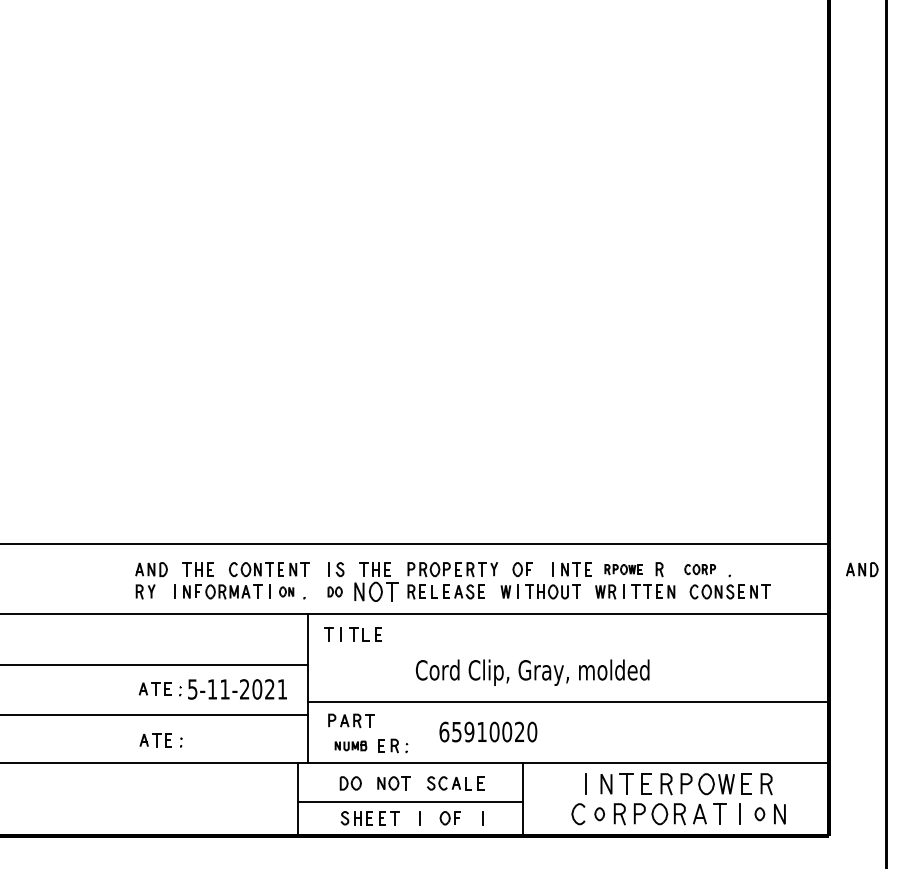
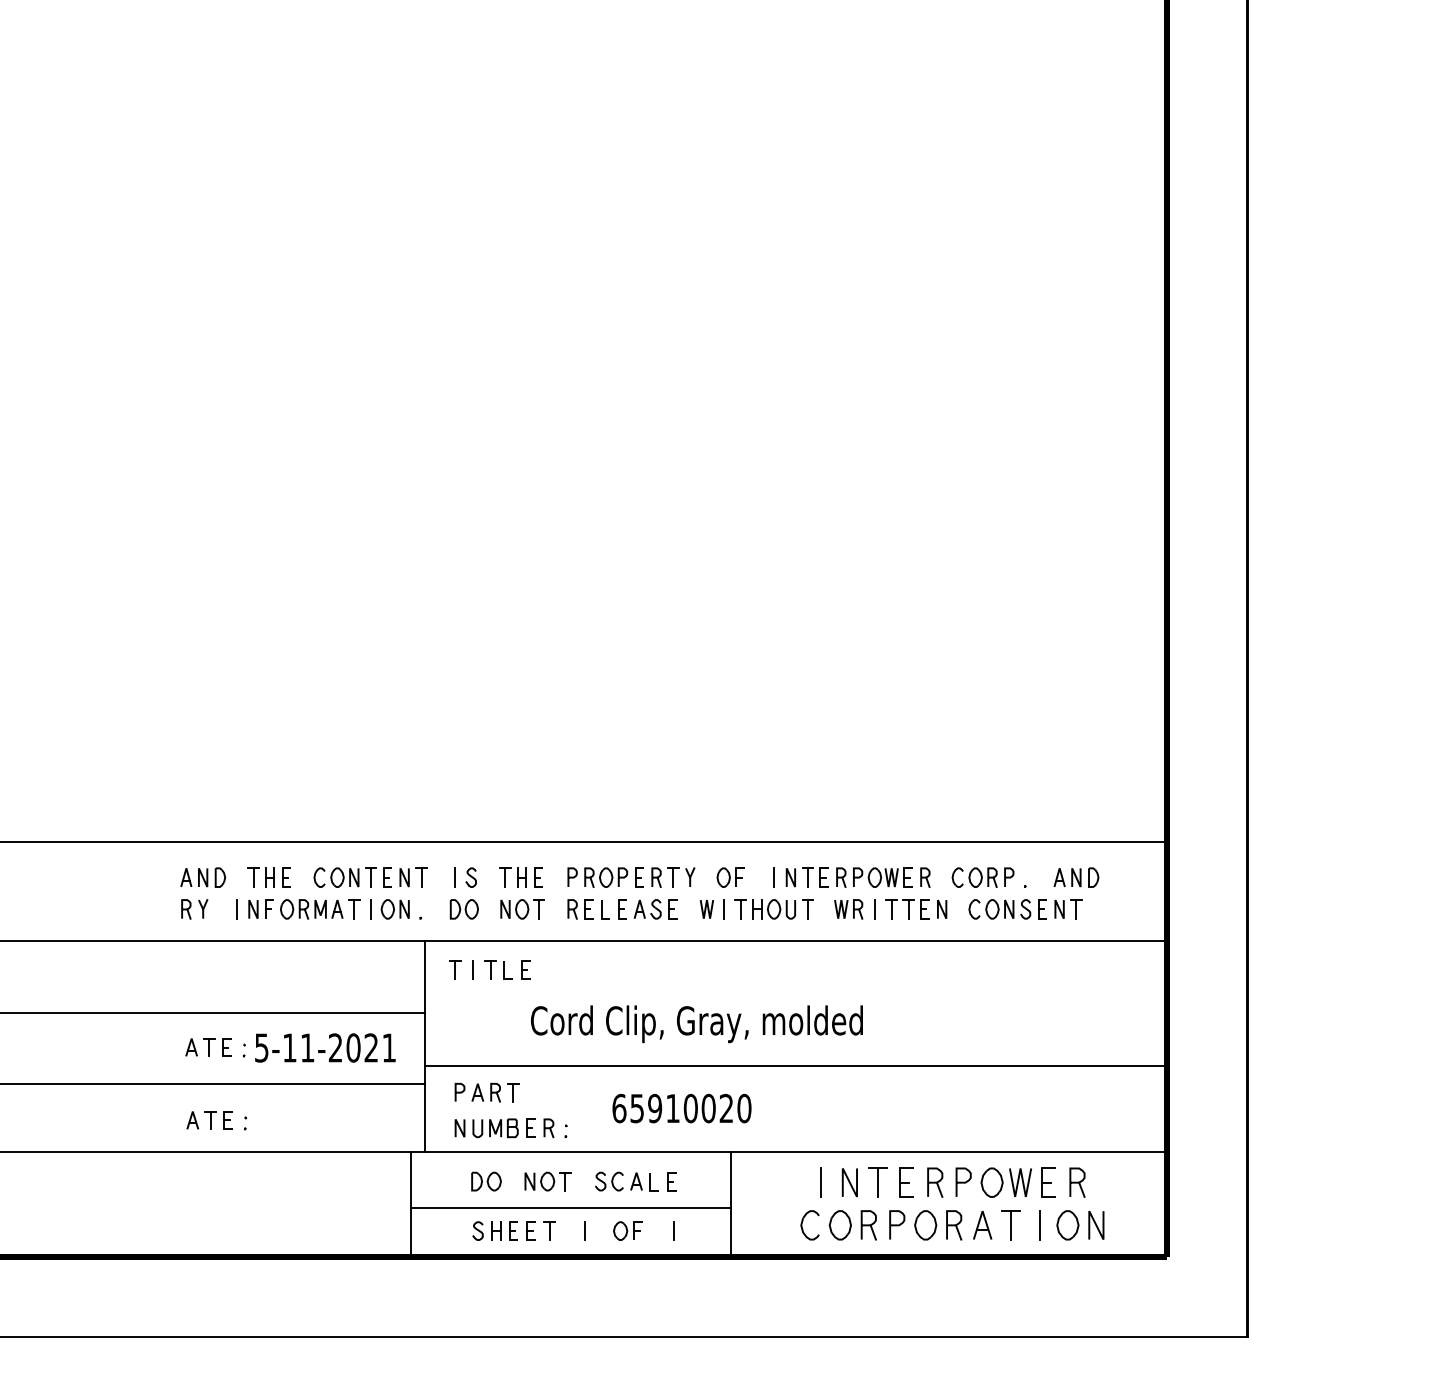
part: (623, 569) -> (874, 877), size x1.43
part: (699, 569) -> (982, 877), size x1.43
part: (862, 569) -> (1076, 877), moved
part: (286, 592) -> (394, 909), size x1.43
part: (334, 592) -> (463, 909), size x1.43
part: (376, 592) -> (522, 909), size x0.71
text: (532, 672) -> (696, 1024), moved
part: (350, 746) -> (486, 1128), size x1.43
part: (599, 814) -> (839, 1225), size x1.67
part: (759, 814) -> (1067, 1225), size x1.67

